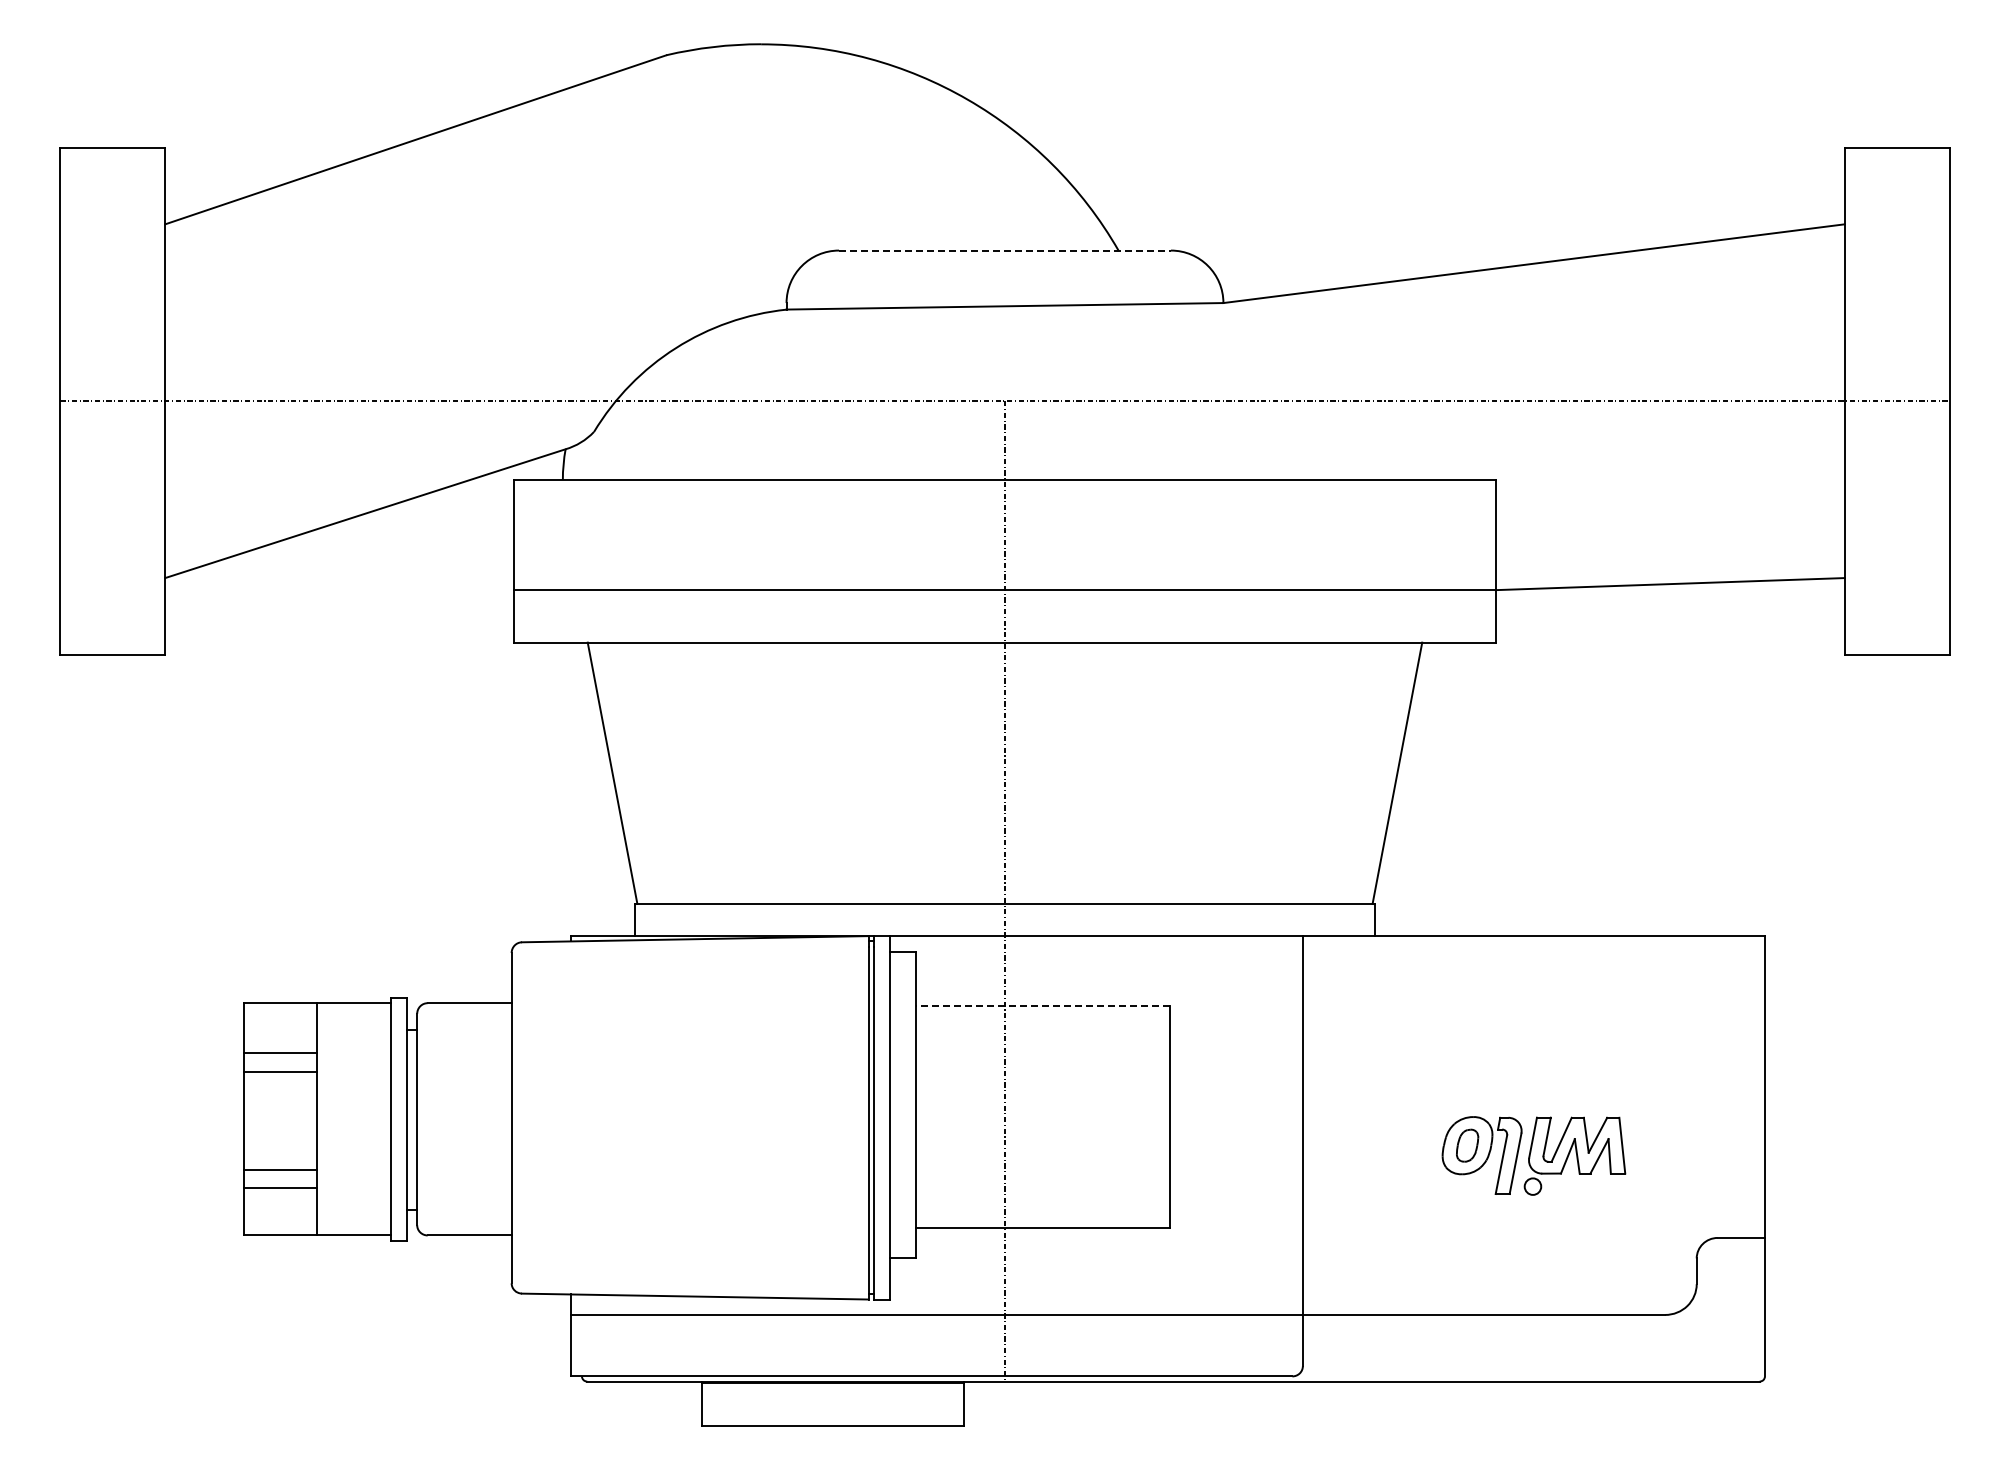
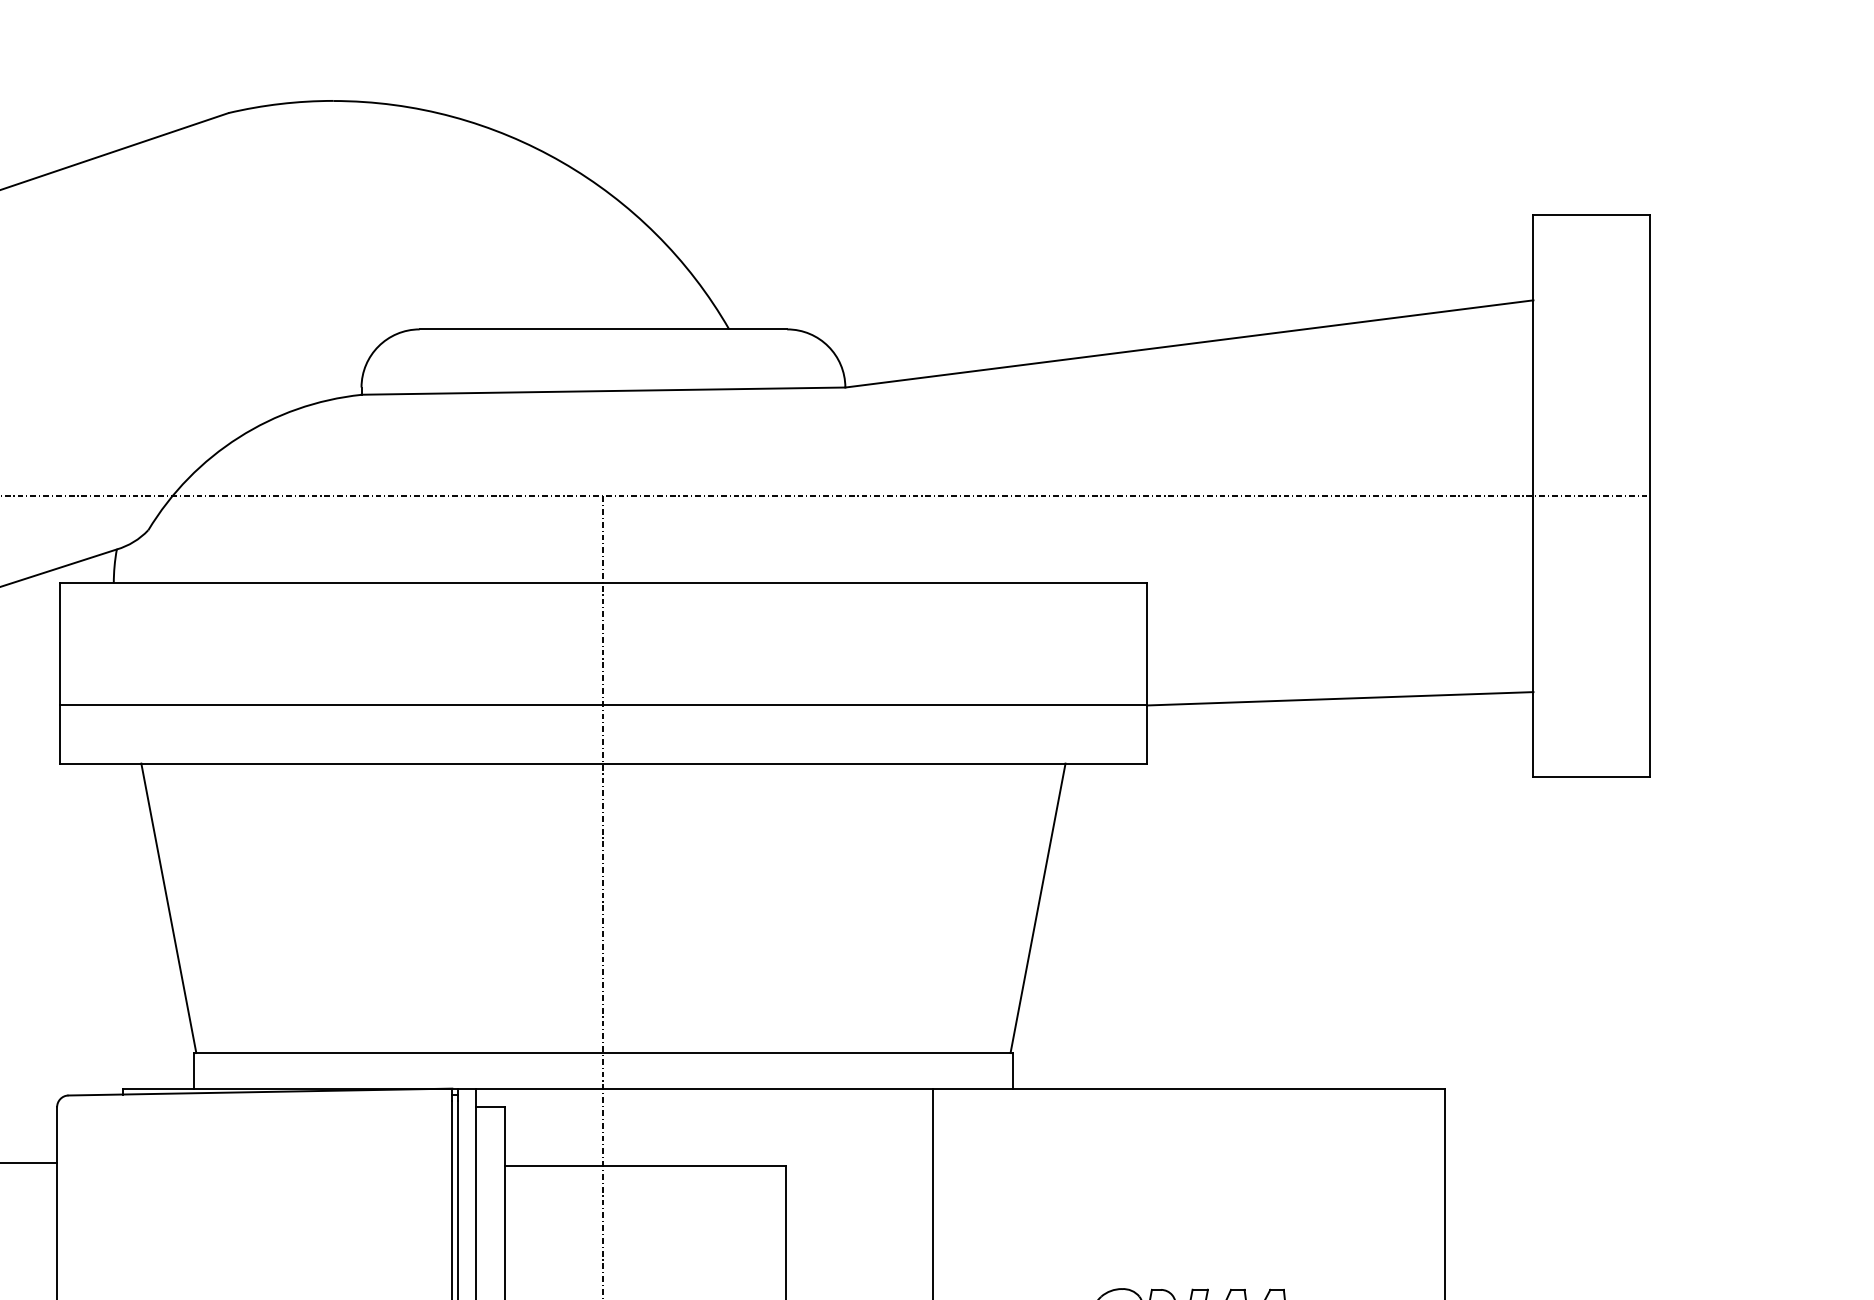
line: (1005, 250) -> (604, 329), dashed -> solid
line: (1042, 1005) -> (644, 1165), dashed -> solid

